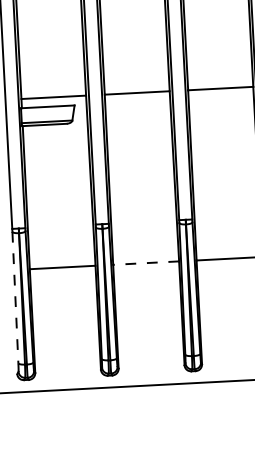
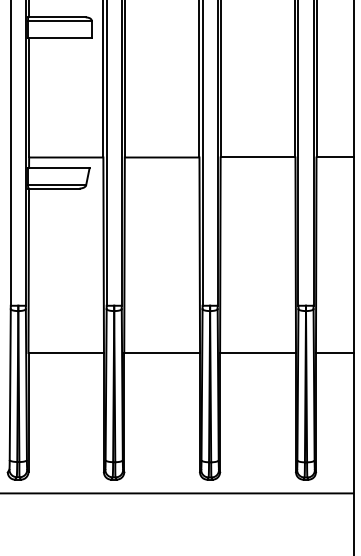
line: (146, 262) -> (162, 352), dashed -> solid
line: (15, 298) -> (10, 385), dashed -> solid

